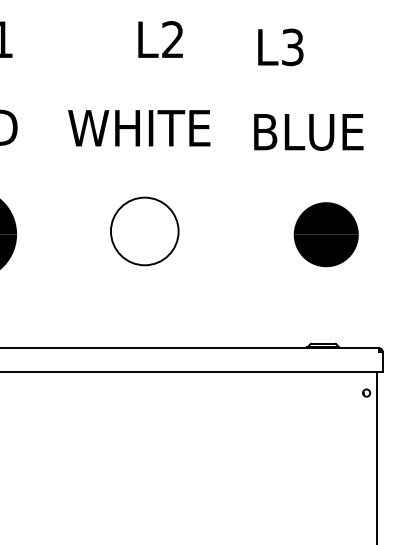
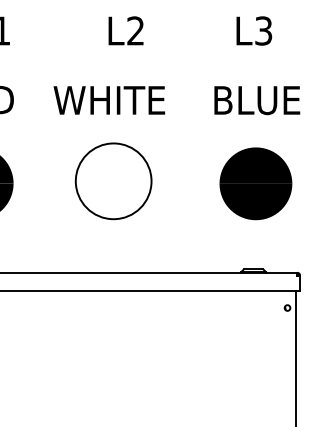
text: (281, 46) -> (254, 30), moved
text: (309, 132) -> (257, 100), moved
circle: (144, 231) -> (113, 181), size x1.43
part: (325, 234) -> (255, 183), size x1.43

